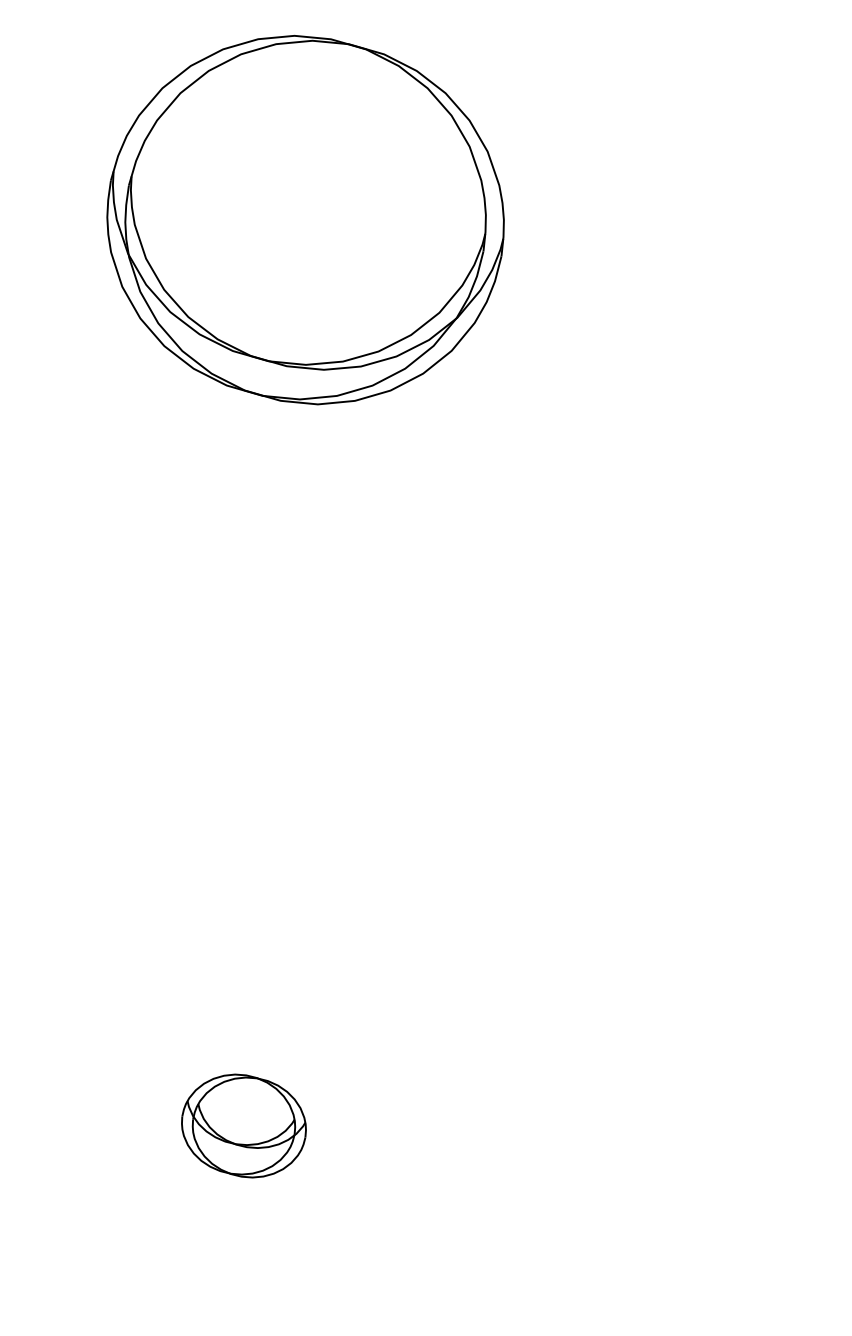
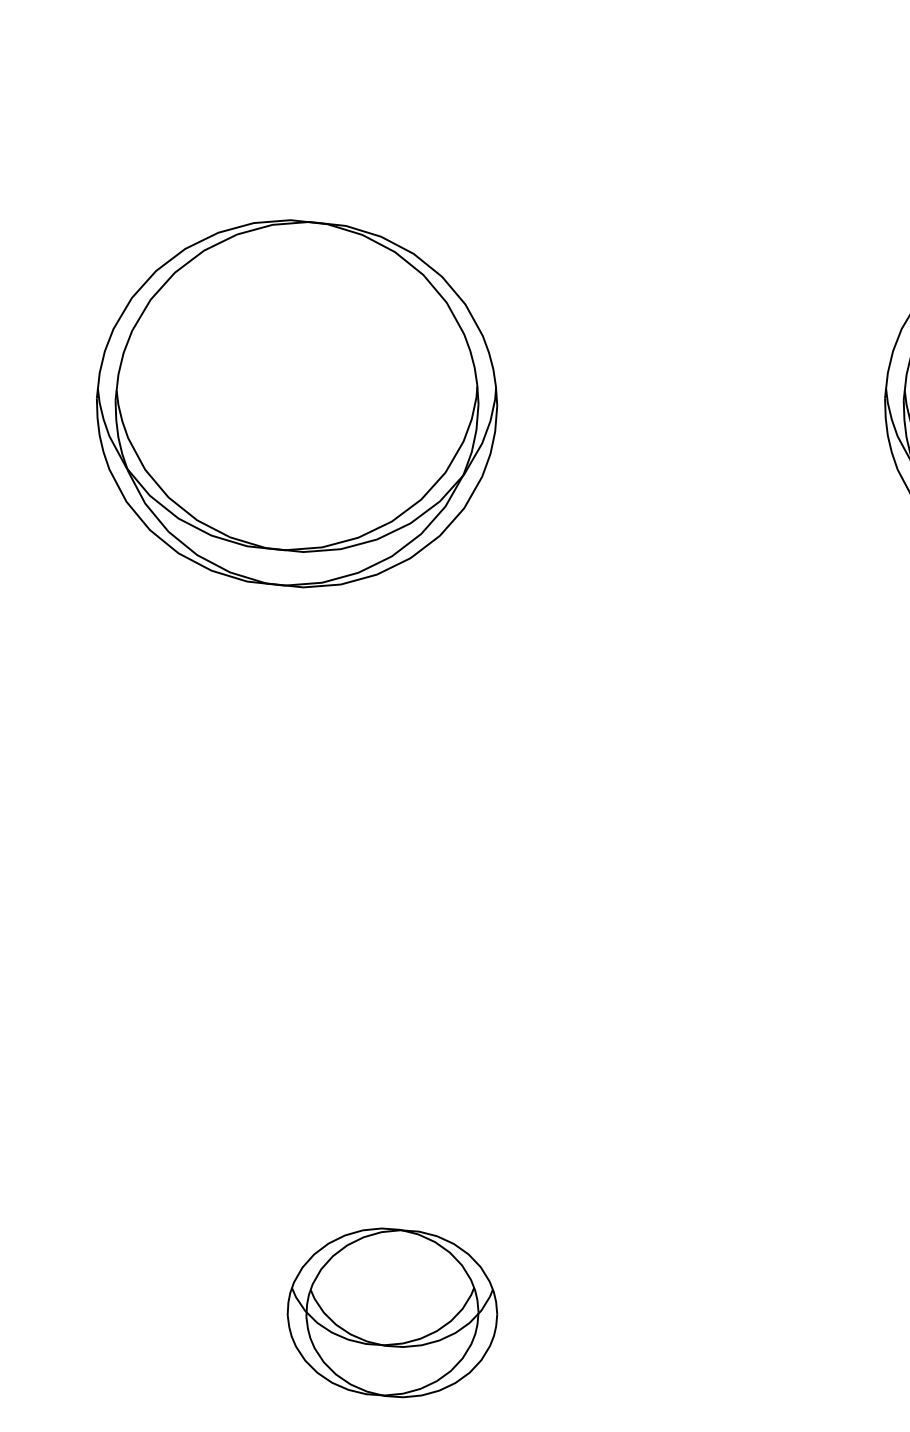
part: (244, 1125) -> (392, 1312), size x1.67

